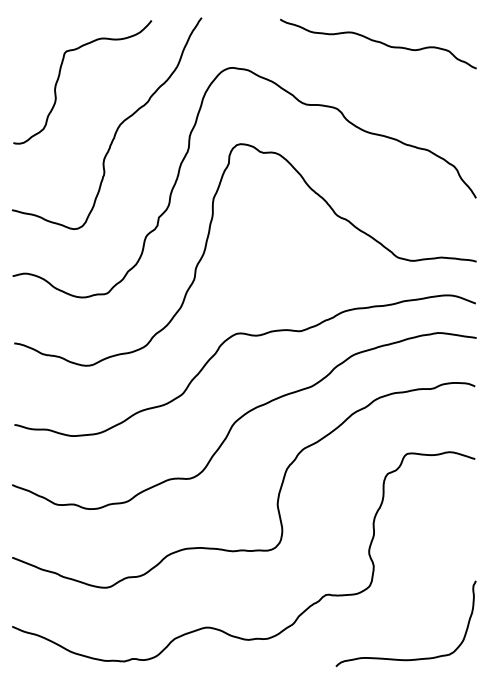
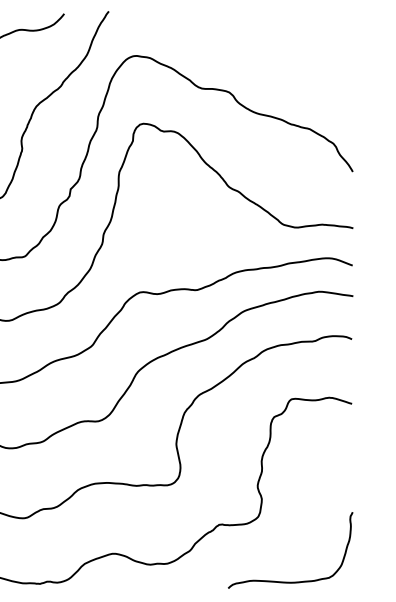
curve: (378, 42) -> (266, 33), removed

